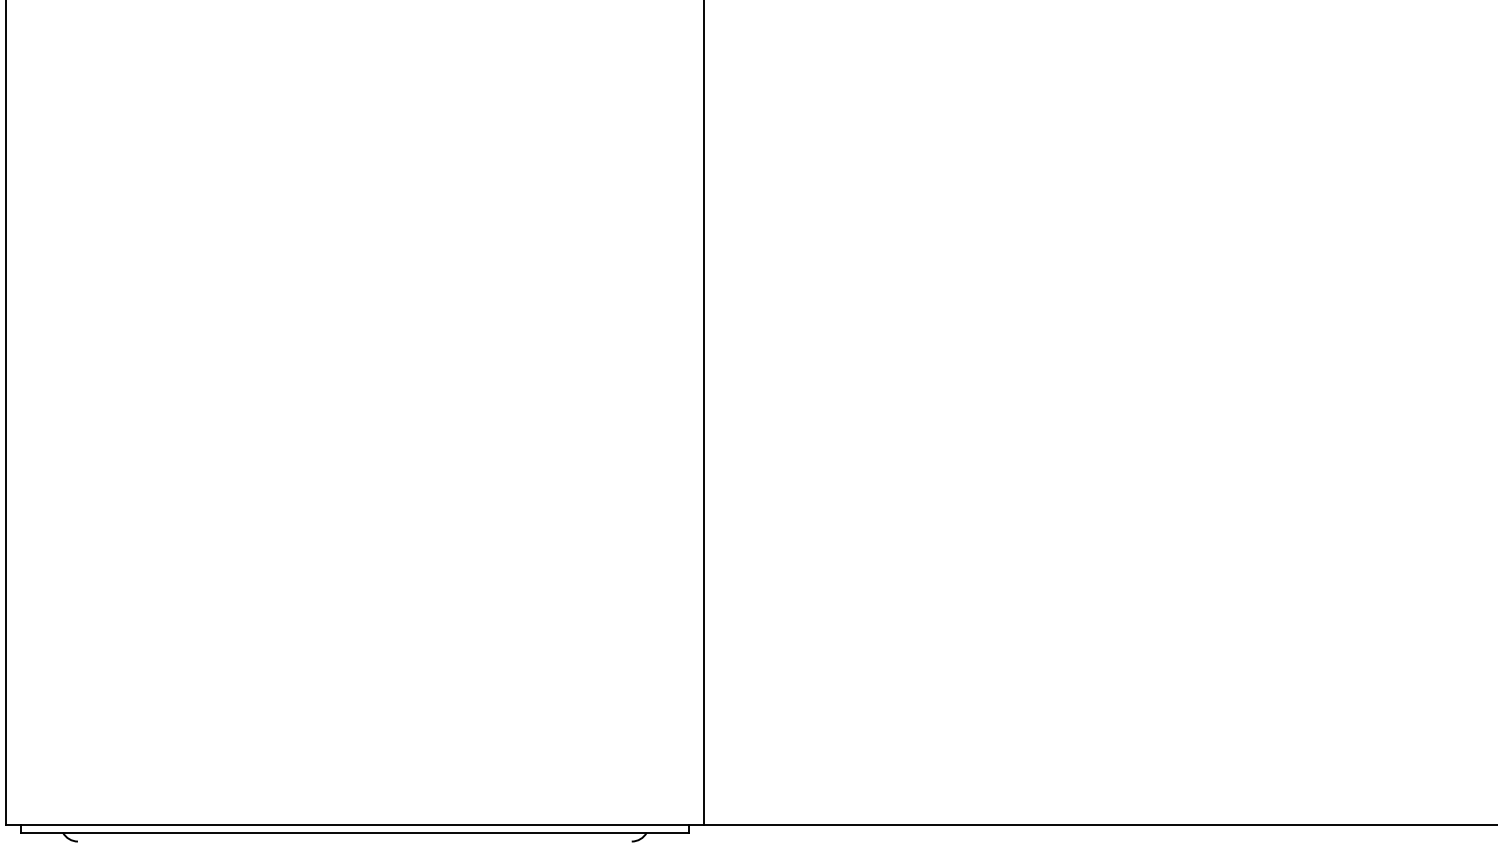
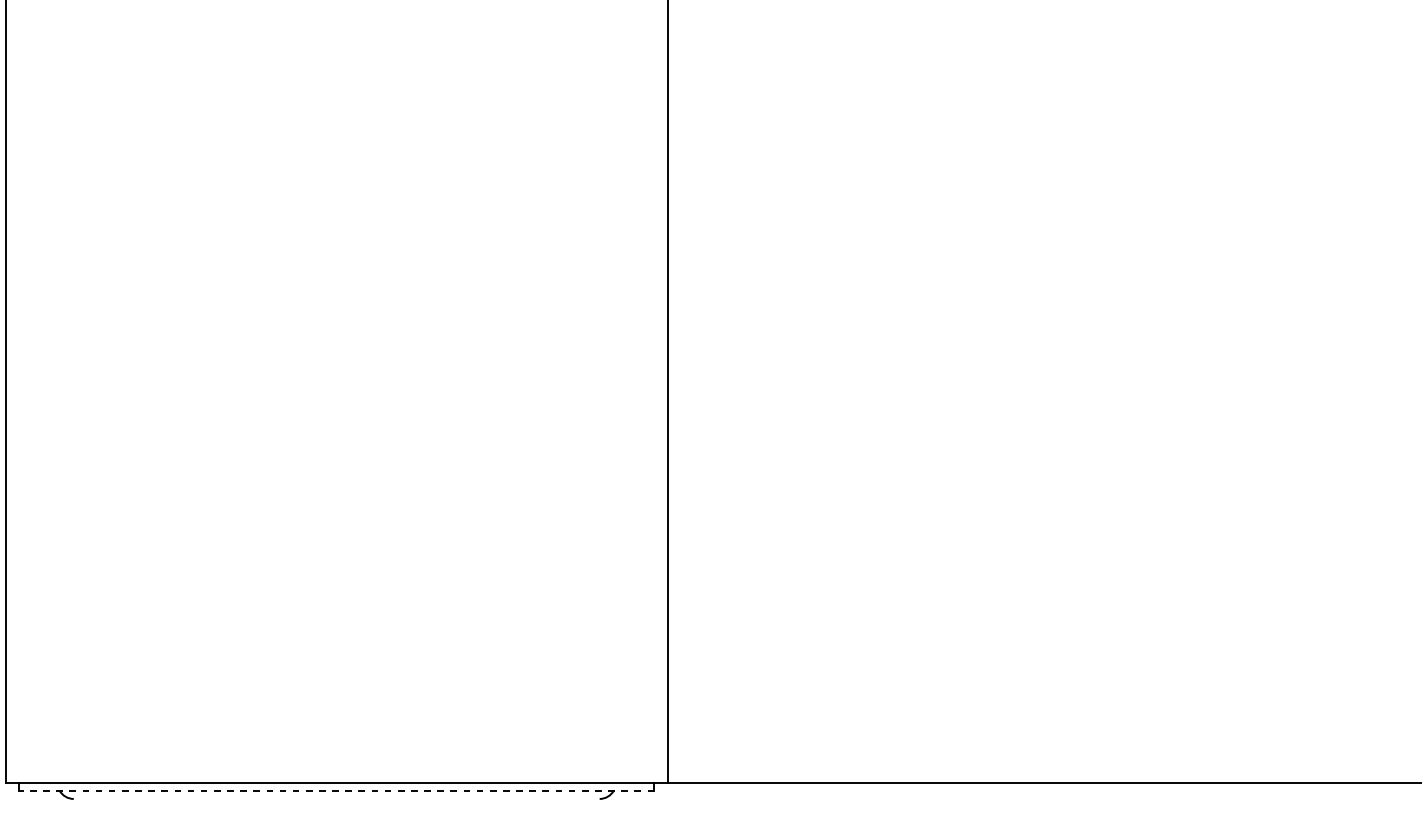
line: (354, 832) -> (336, 790), solid -> dashed

